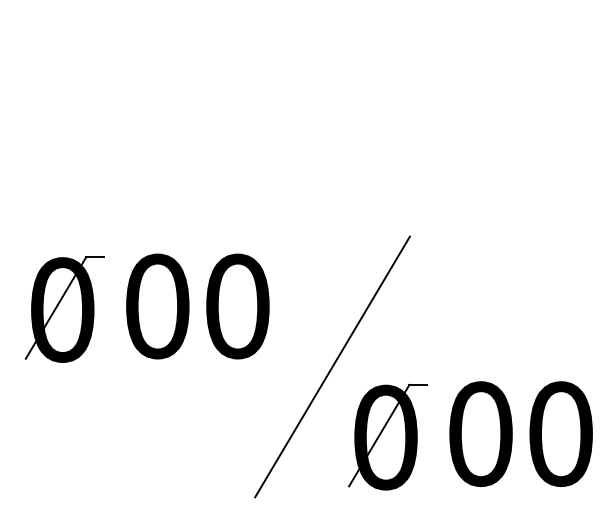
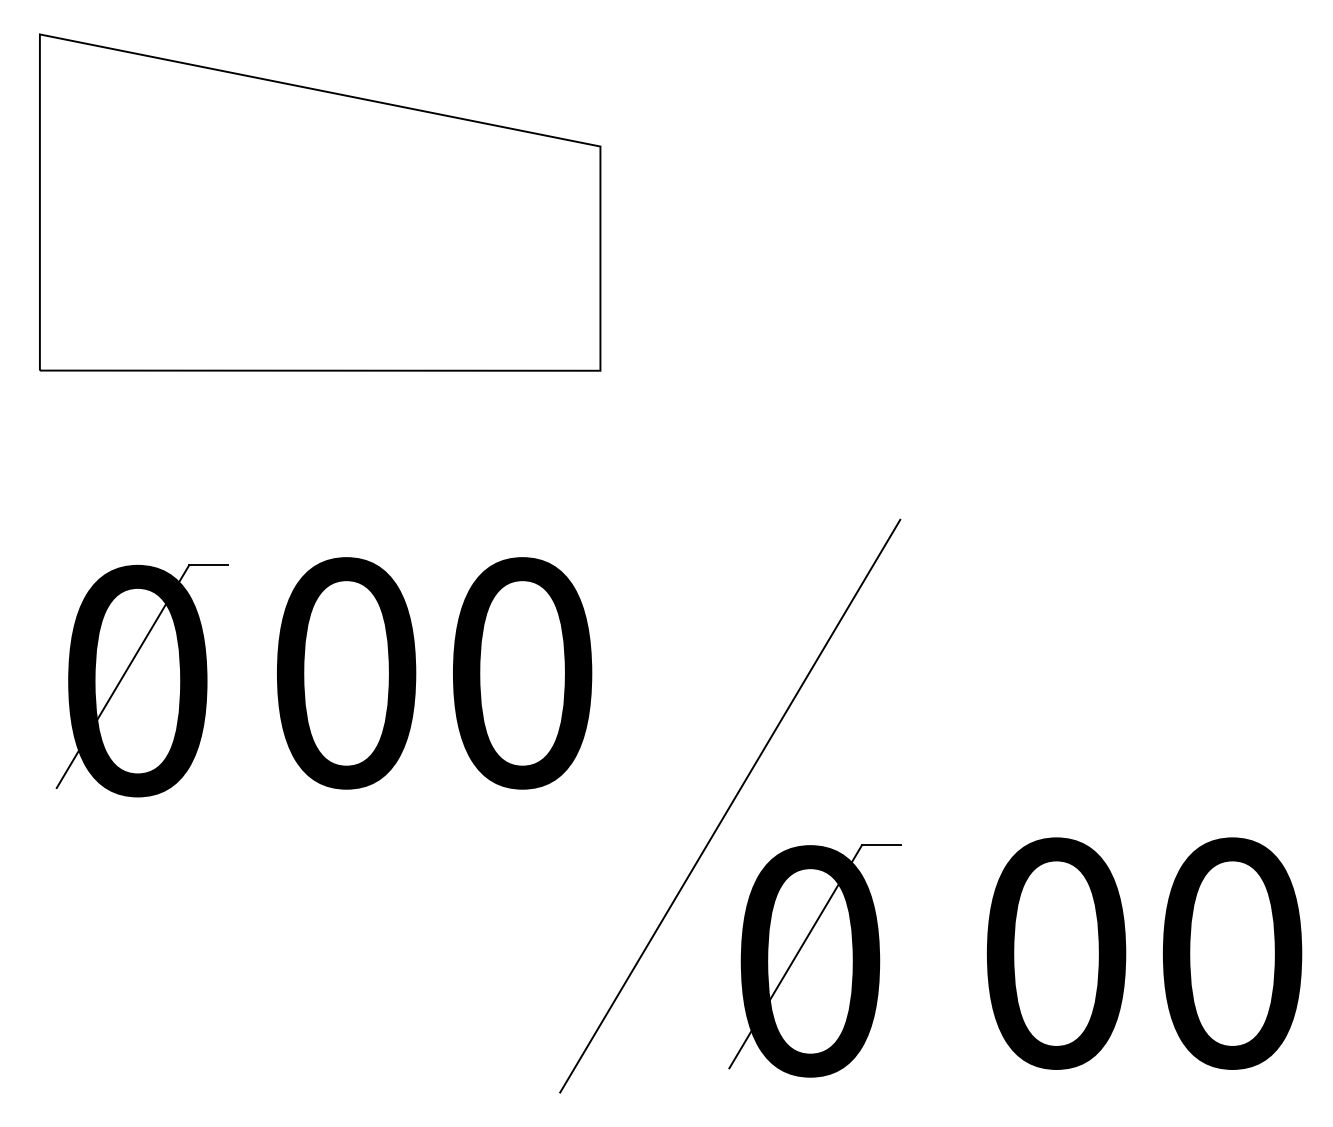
part: (145, 91) -> (319, 201), added
part: (387, 436) -> (813, 958), moved

